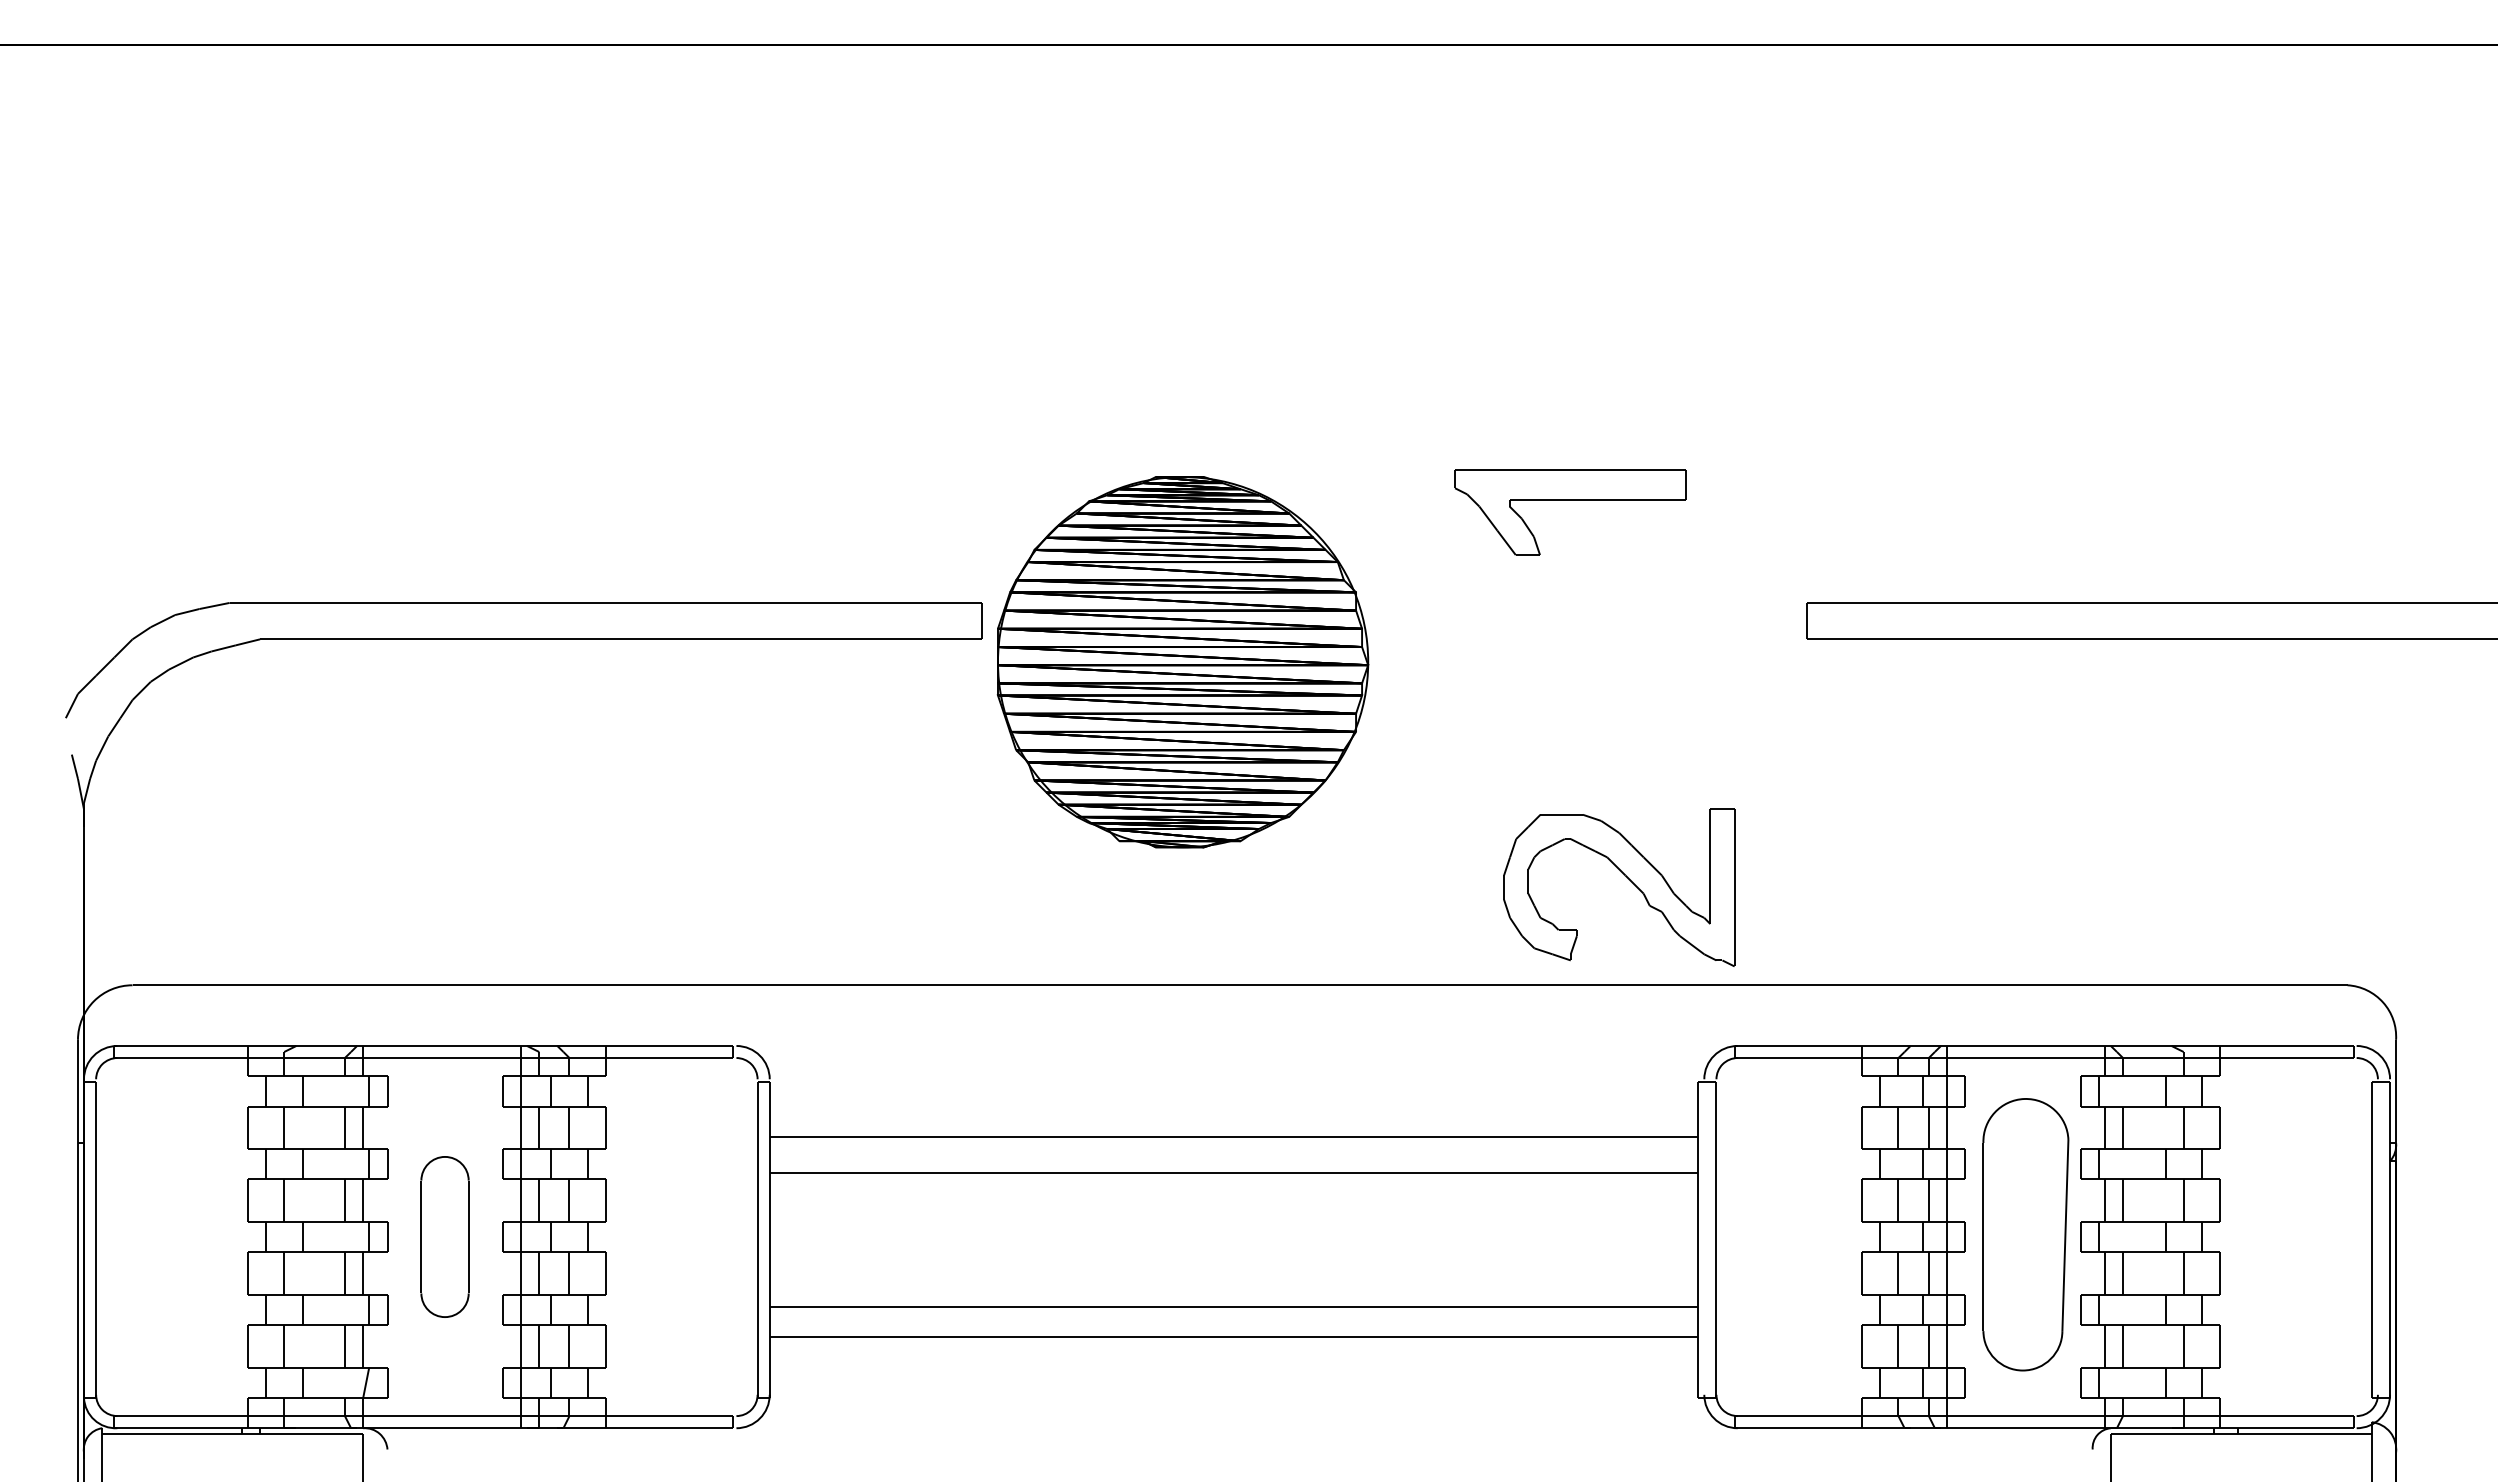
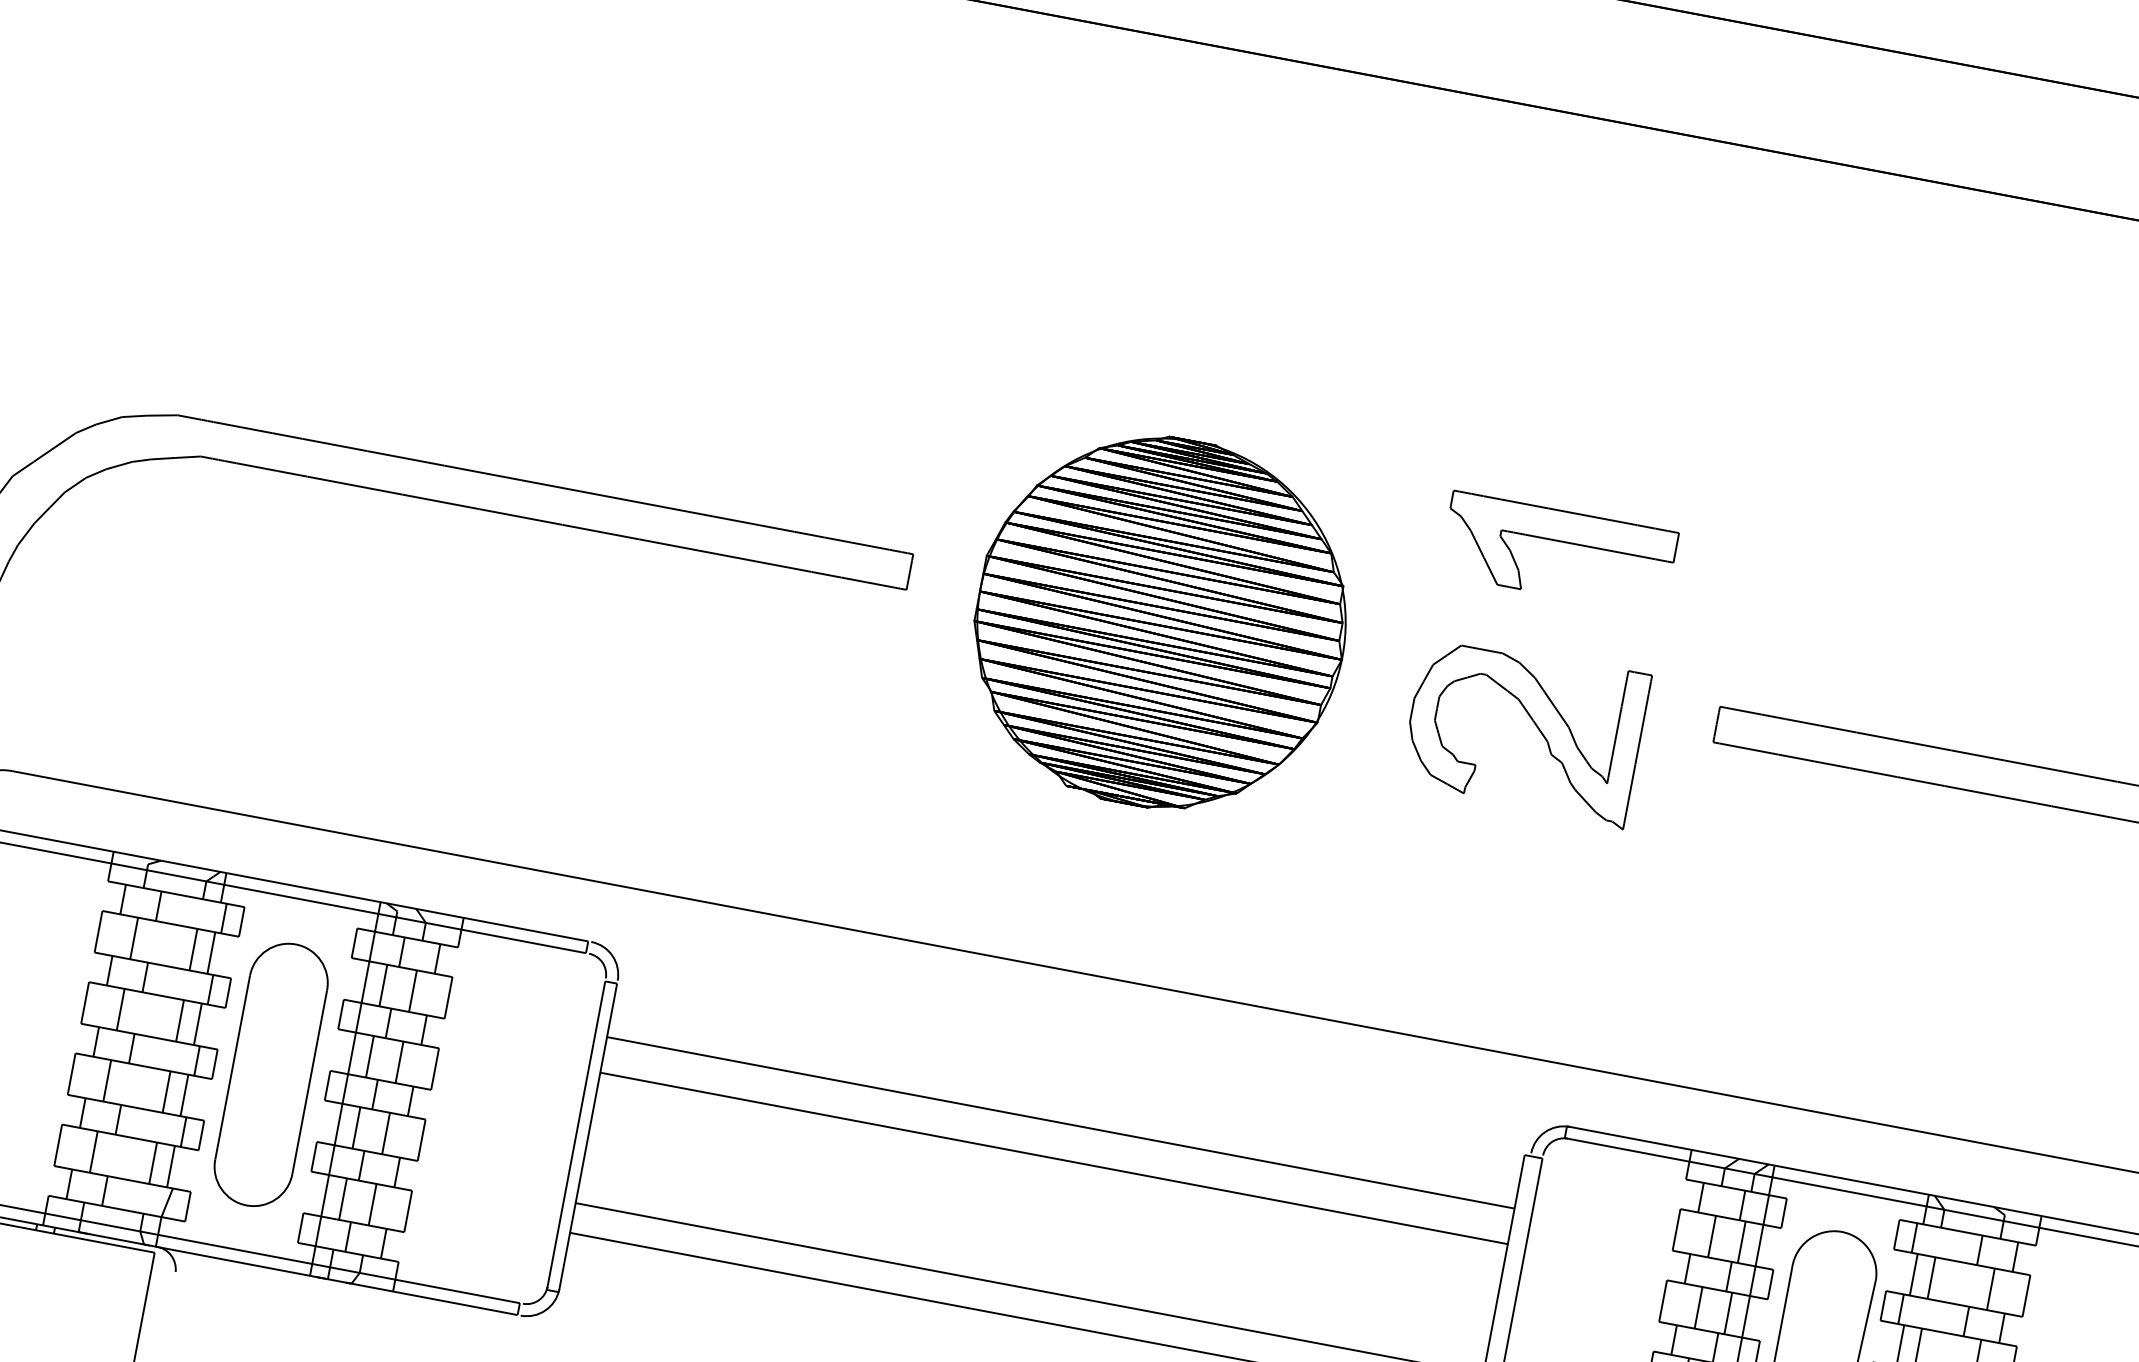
part: (1570, 500) -> (1560, 541), moved
part: (1182, 662) -> (1160, 622), moved
part: (1627, 878) -> (1534, 723), moved
part: (444, 1236) -> (270, 1074), size x1.67

